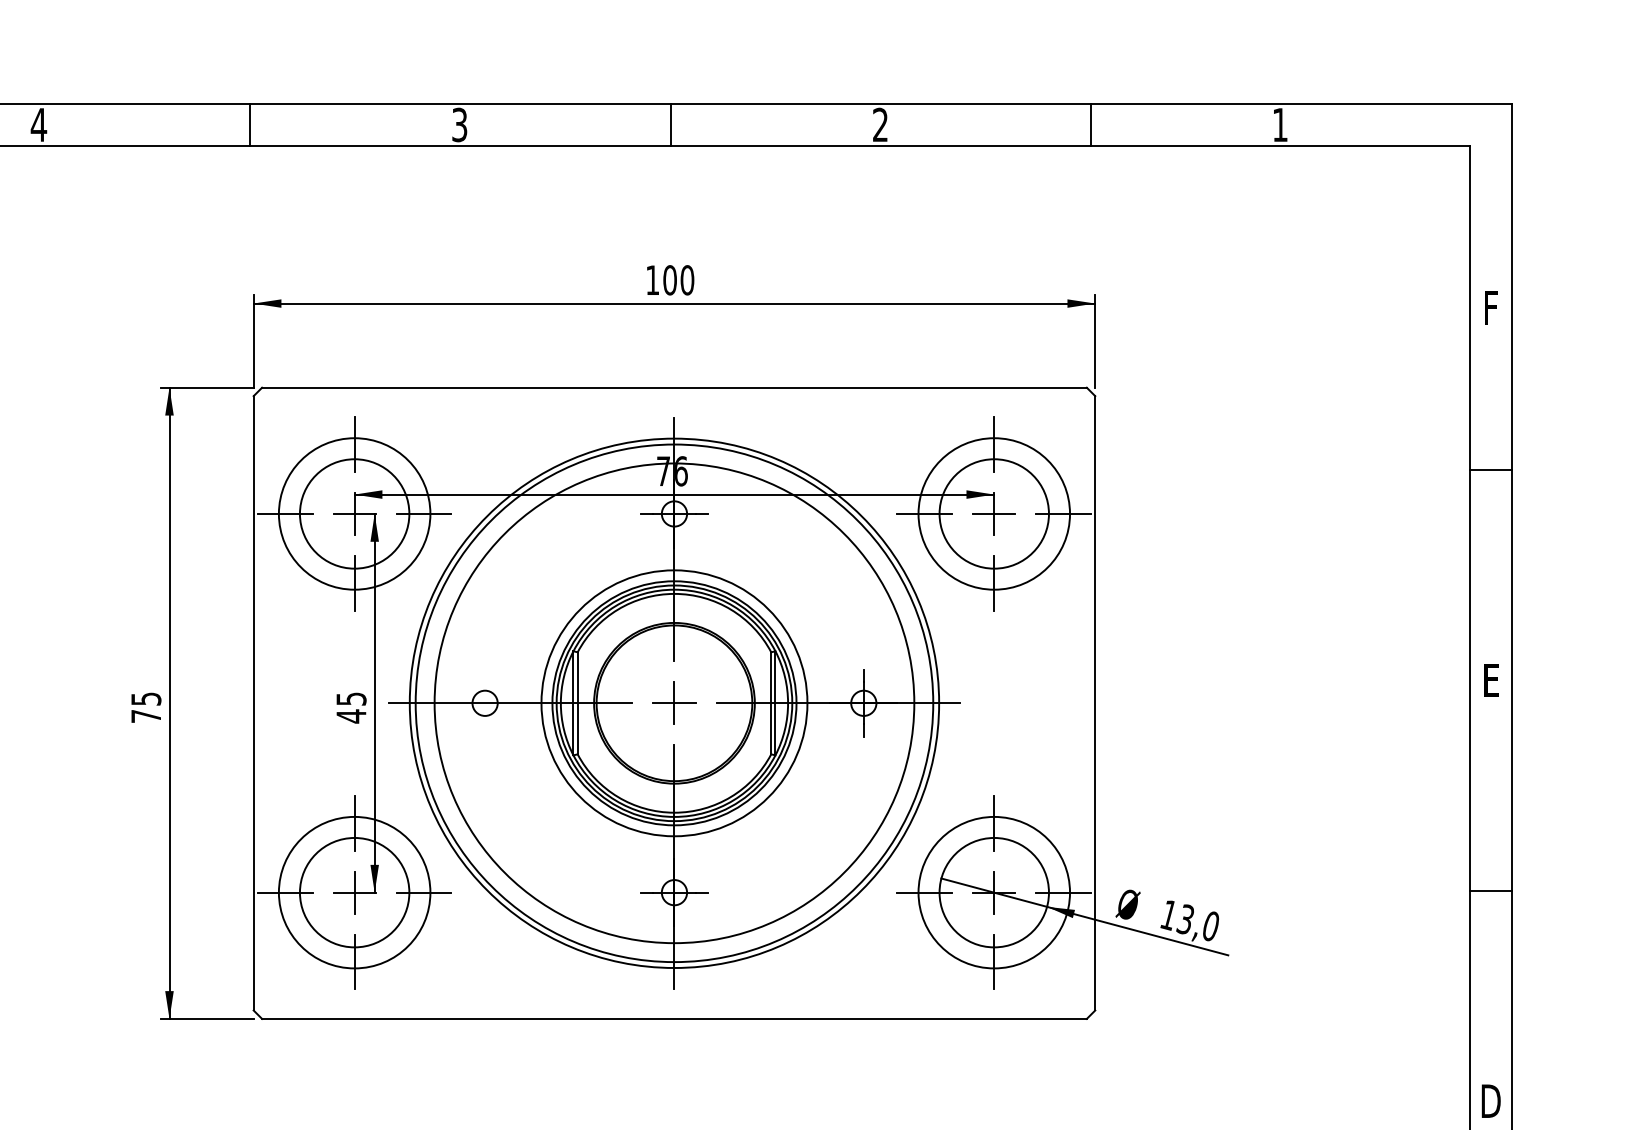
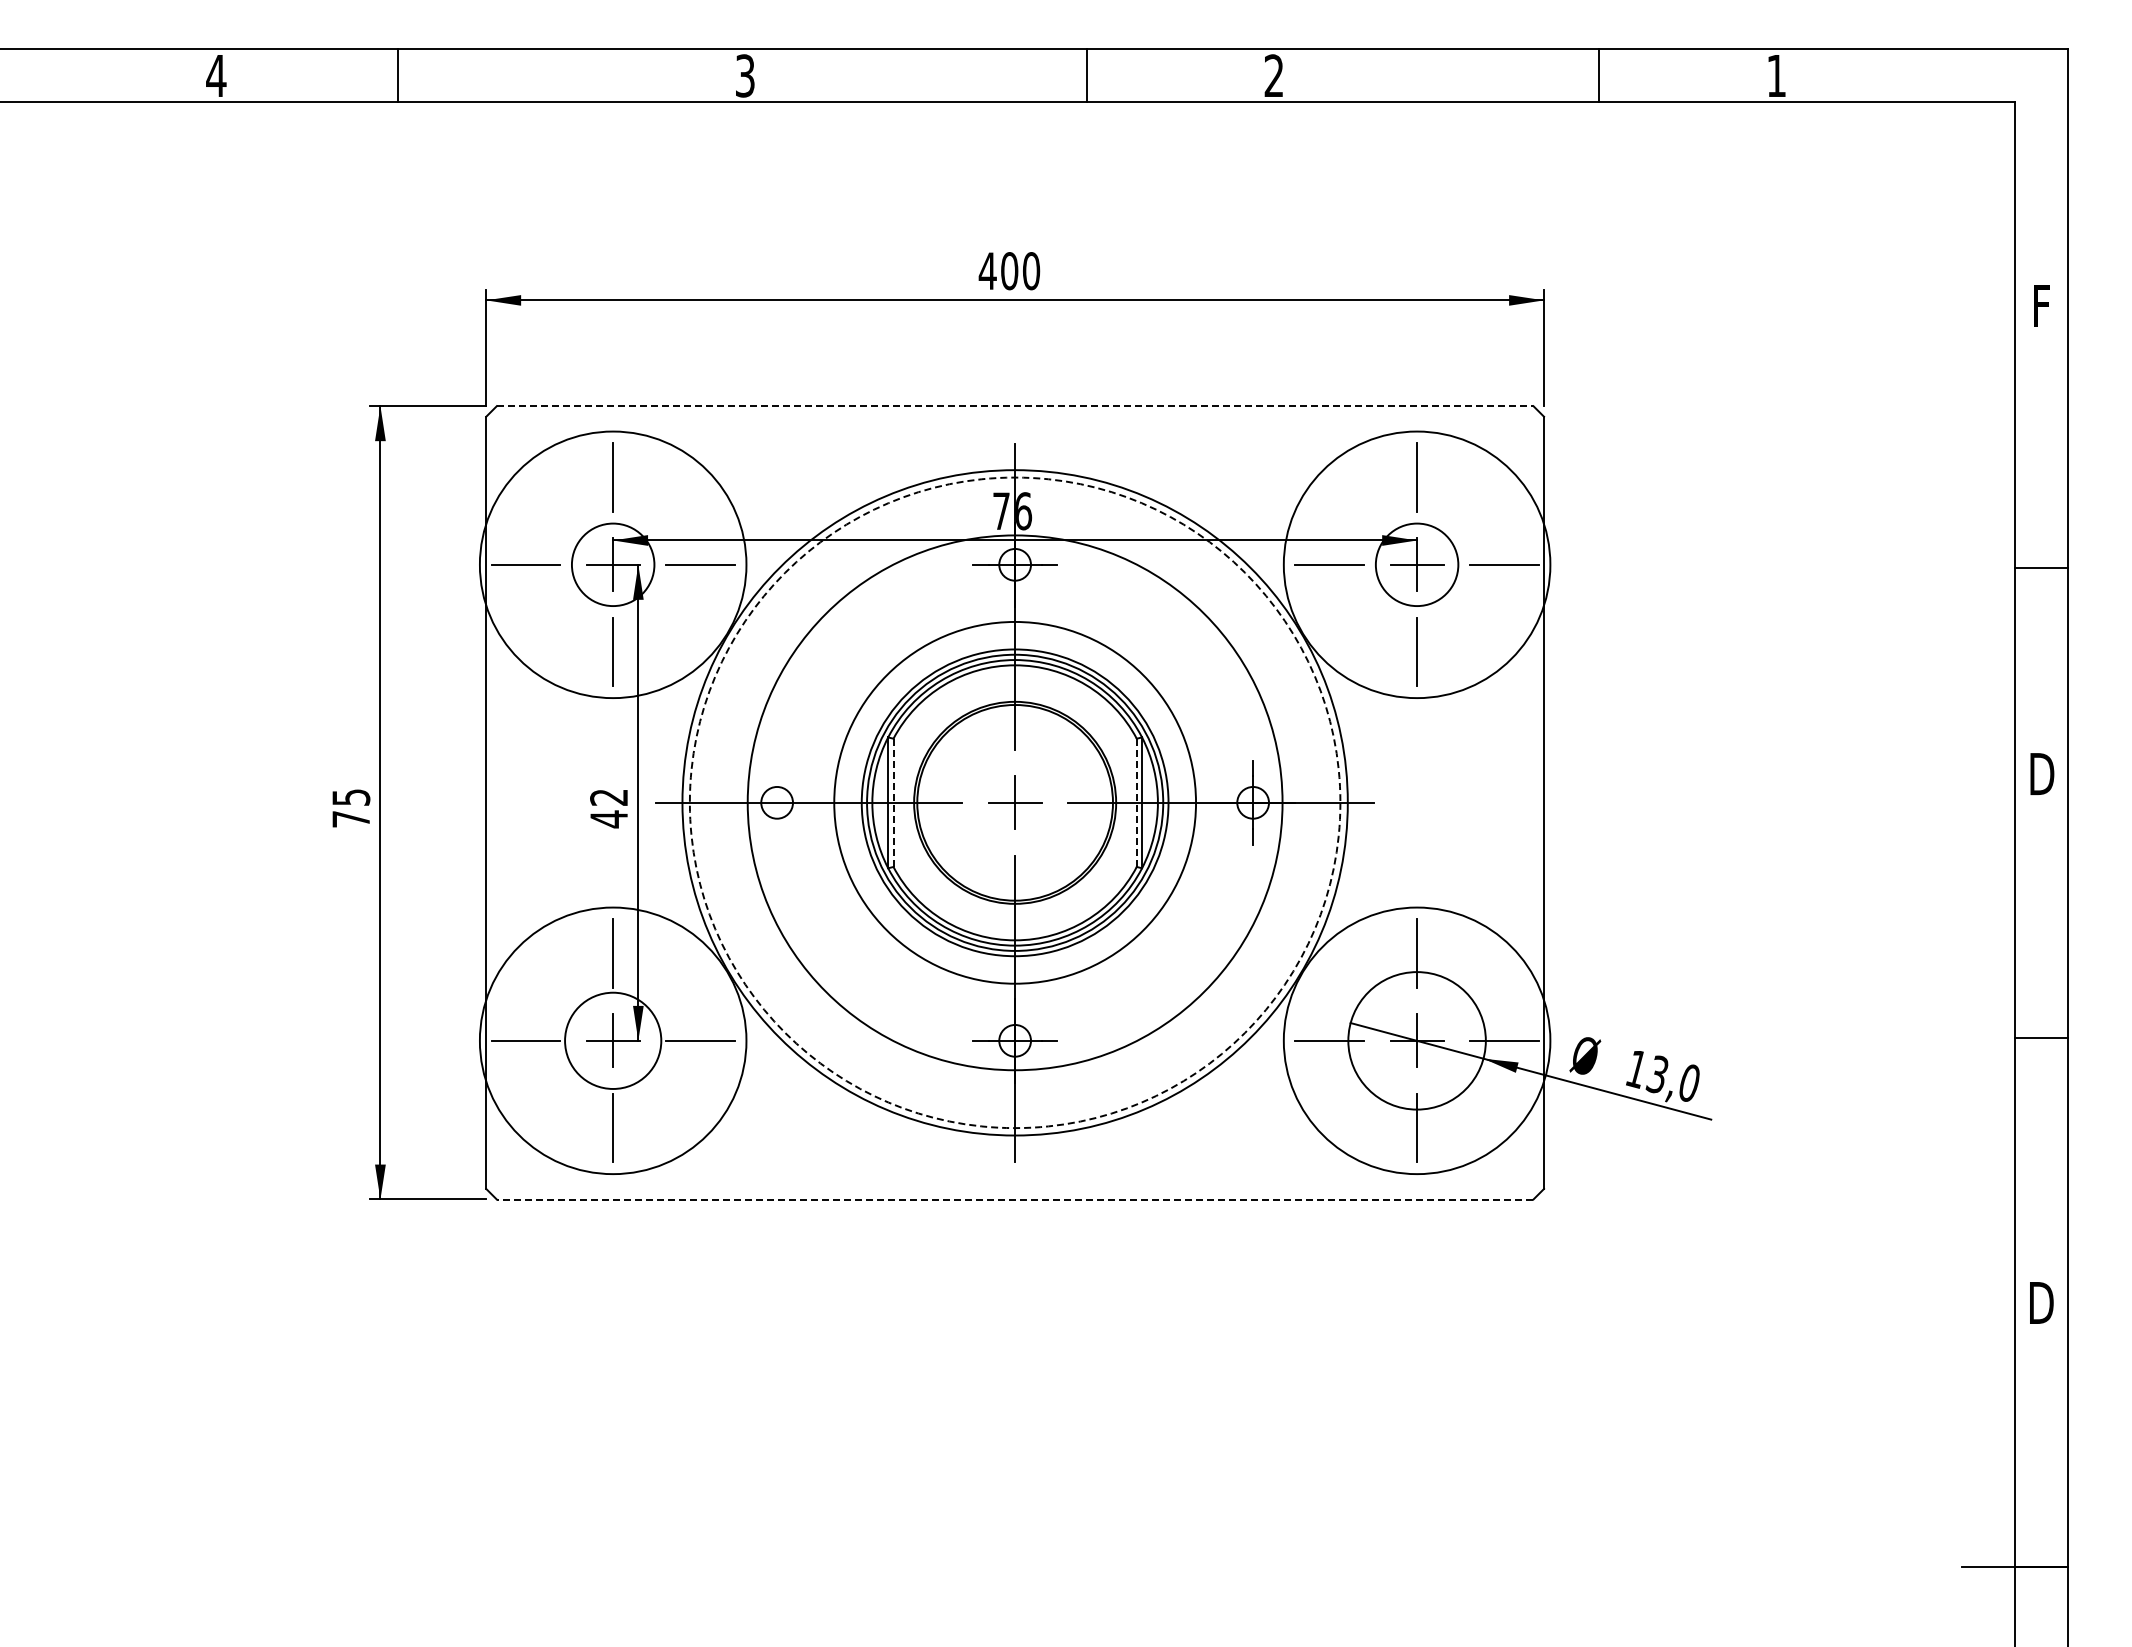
line: (249, 124) -> (398, 75), moved
line: (670, 124) -> (1087, 75), moved
line: (1091, 124) -> (1599, 75), moved
text: (652, 279) -> (987, 270), 100 -> 400
line: (674, 387) -> (1015, 406), solid -> dashed
line: (1491, 469) -> (2041, 568), moved
circle: (354, 513) -> (612, 564), size x0.6
circle: (354, 513) -> (612, 564), size x1.4
circle: (993, 513) -> (1416, 564), size x0.6
circle: (993, 513) -> (1416, 564), size x1.4
text: (1491, 680) -> (2042, 774), E -> D
text: (351, 699) -> (609, 797), 45 -> 42
line: (577, 703) -> (893, 803), solid -> dashed
circle: (673, 703) -> (1014, 802), size x0.6
circle: (673, 703) -> (1014, 802), solid -> dashed
circle: (674, 703) -> (1015, 802), size x1.6
line: (771, 703) -> (1136, 802), solid -> dashed
circle: (354, 892) -> (612, 1040), size x0.7
circle: (354, 892) -> (612, 1040), size x1.4
circle: (993, 892) -> (1416, 1040), size x1.4
line: (673, 1018) -> (1014, 1199), solid -> dashed

